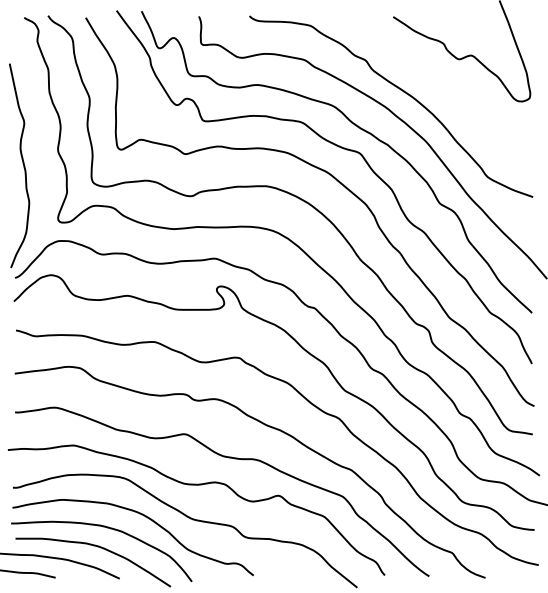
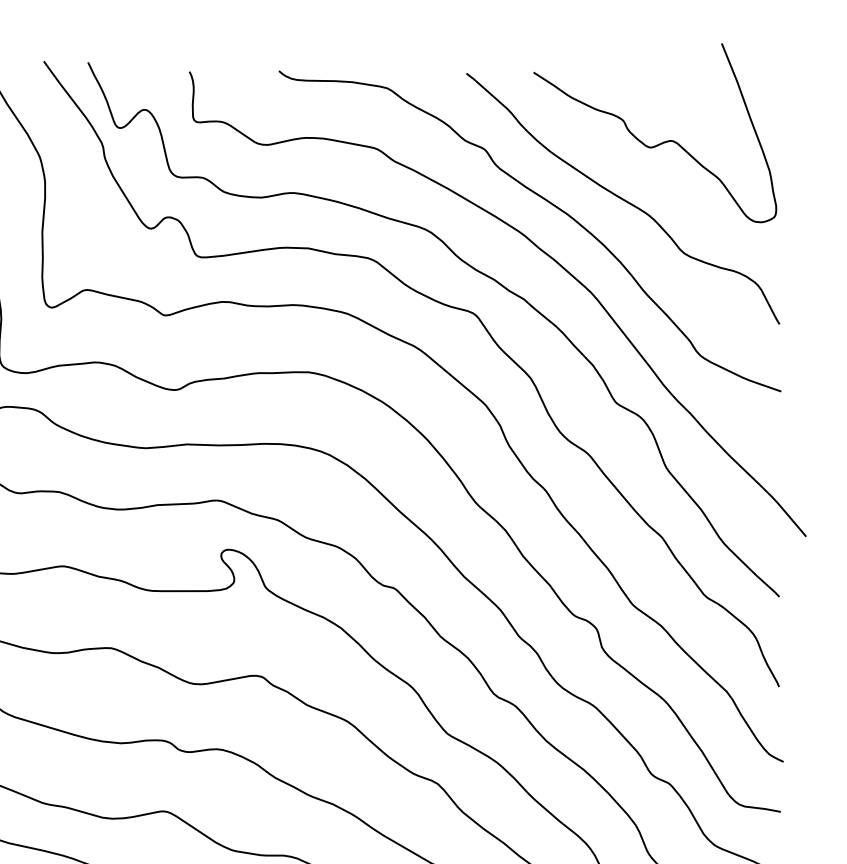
curve: (443, 88) -> (622, 199), added

